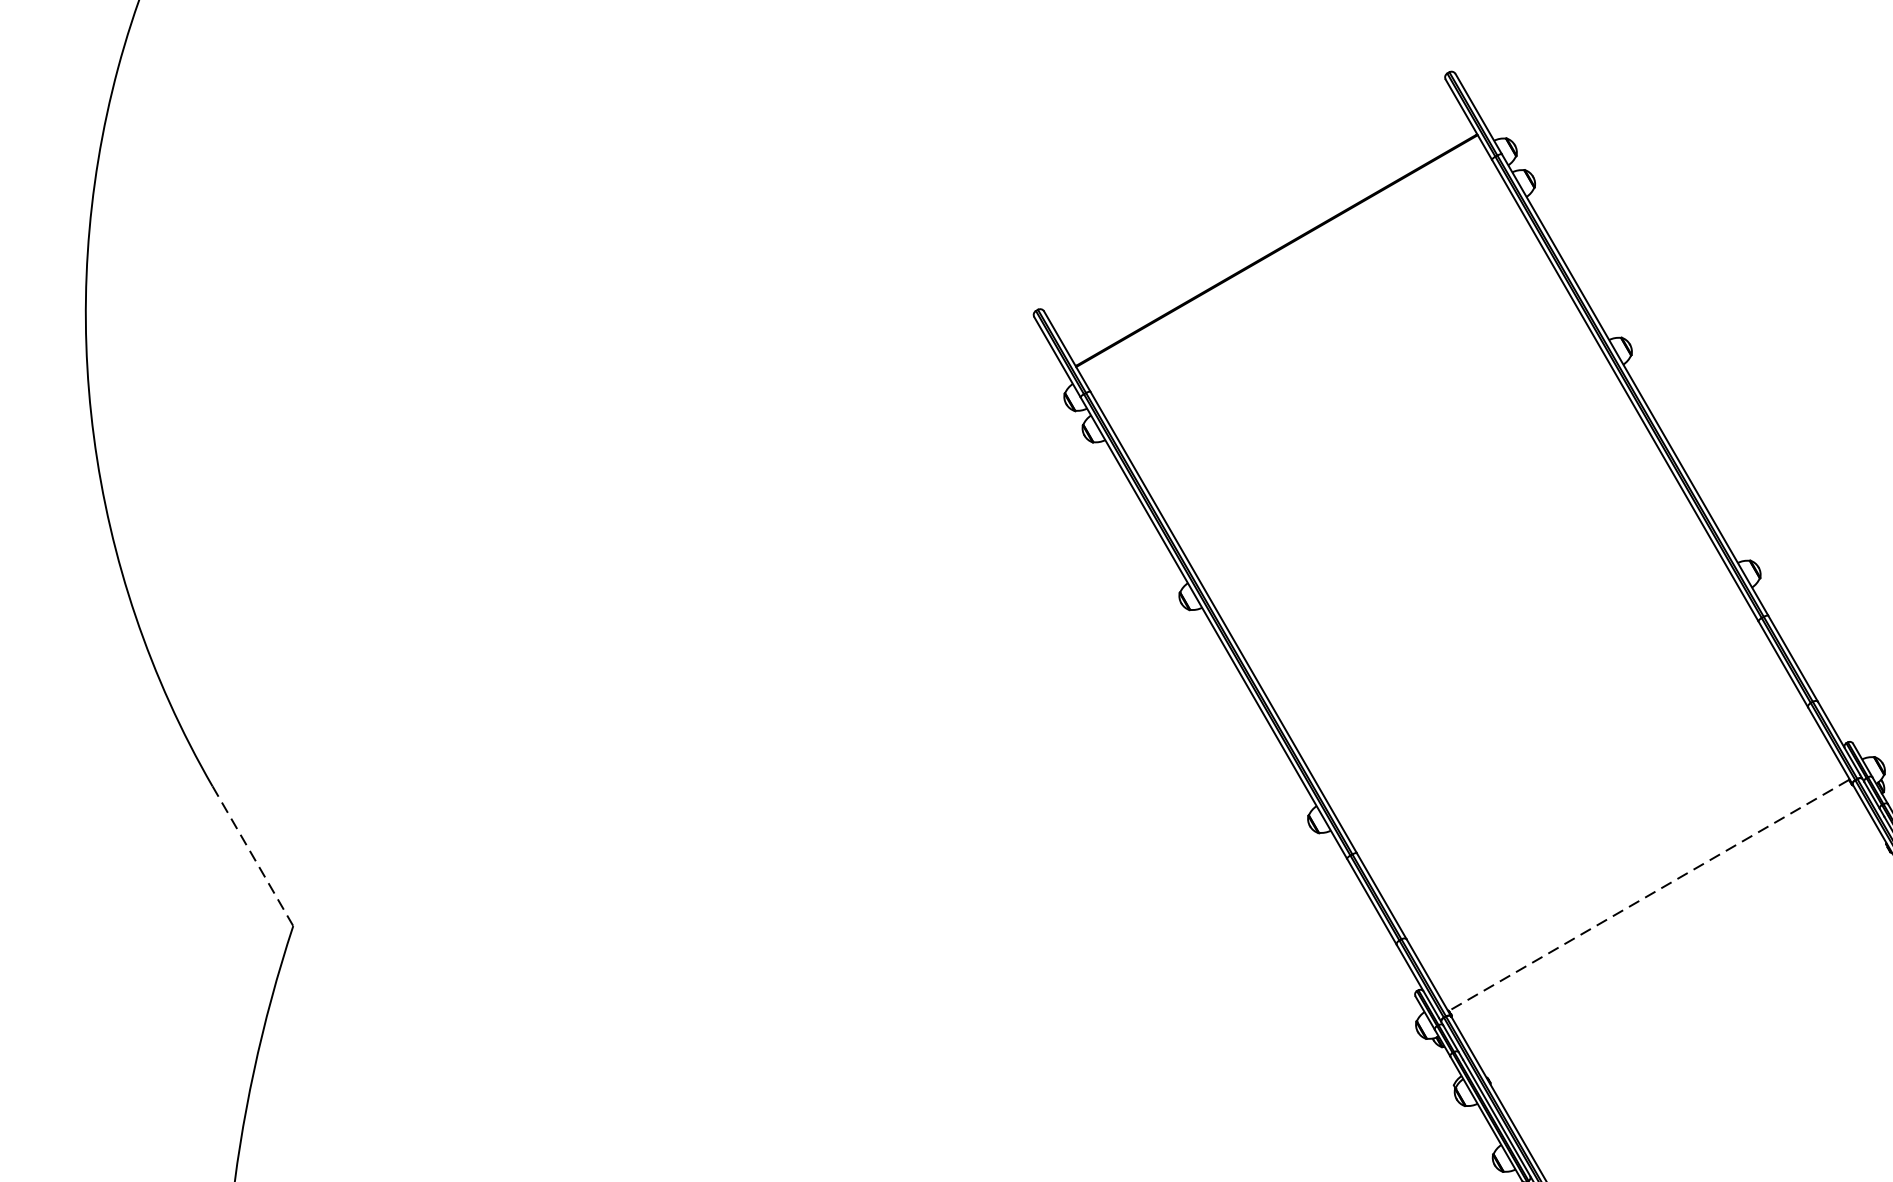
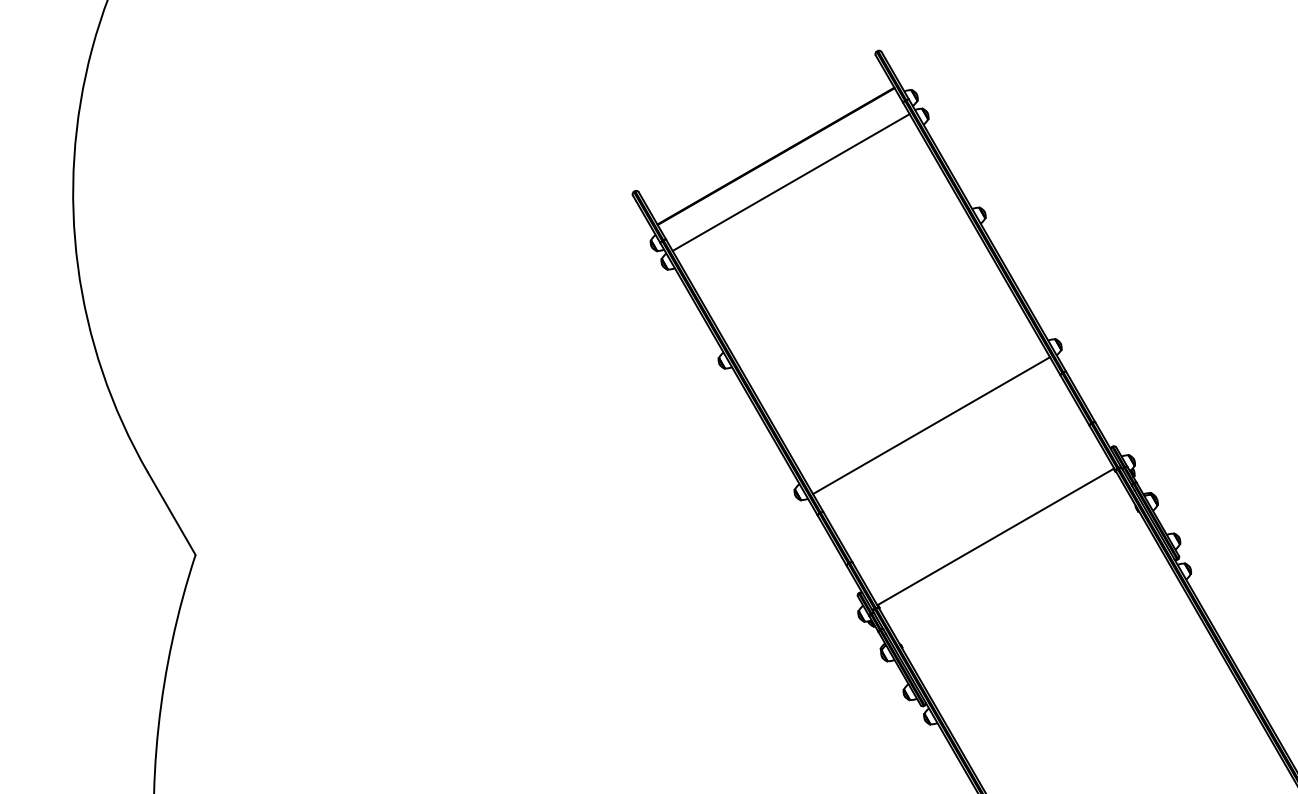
line: (1301, 294) -> (790, 182), added
line: (1540, 706) -> (931, 425), added
line: (252, 855) -> (171, 513), dashed -> solid
line: (1648, 896) -> (995, 537), dashed -> solid

